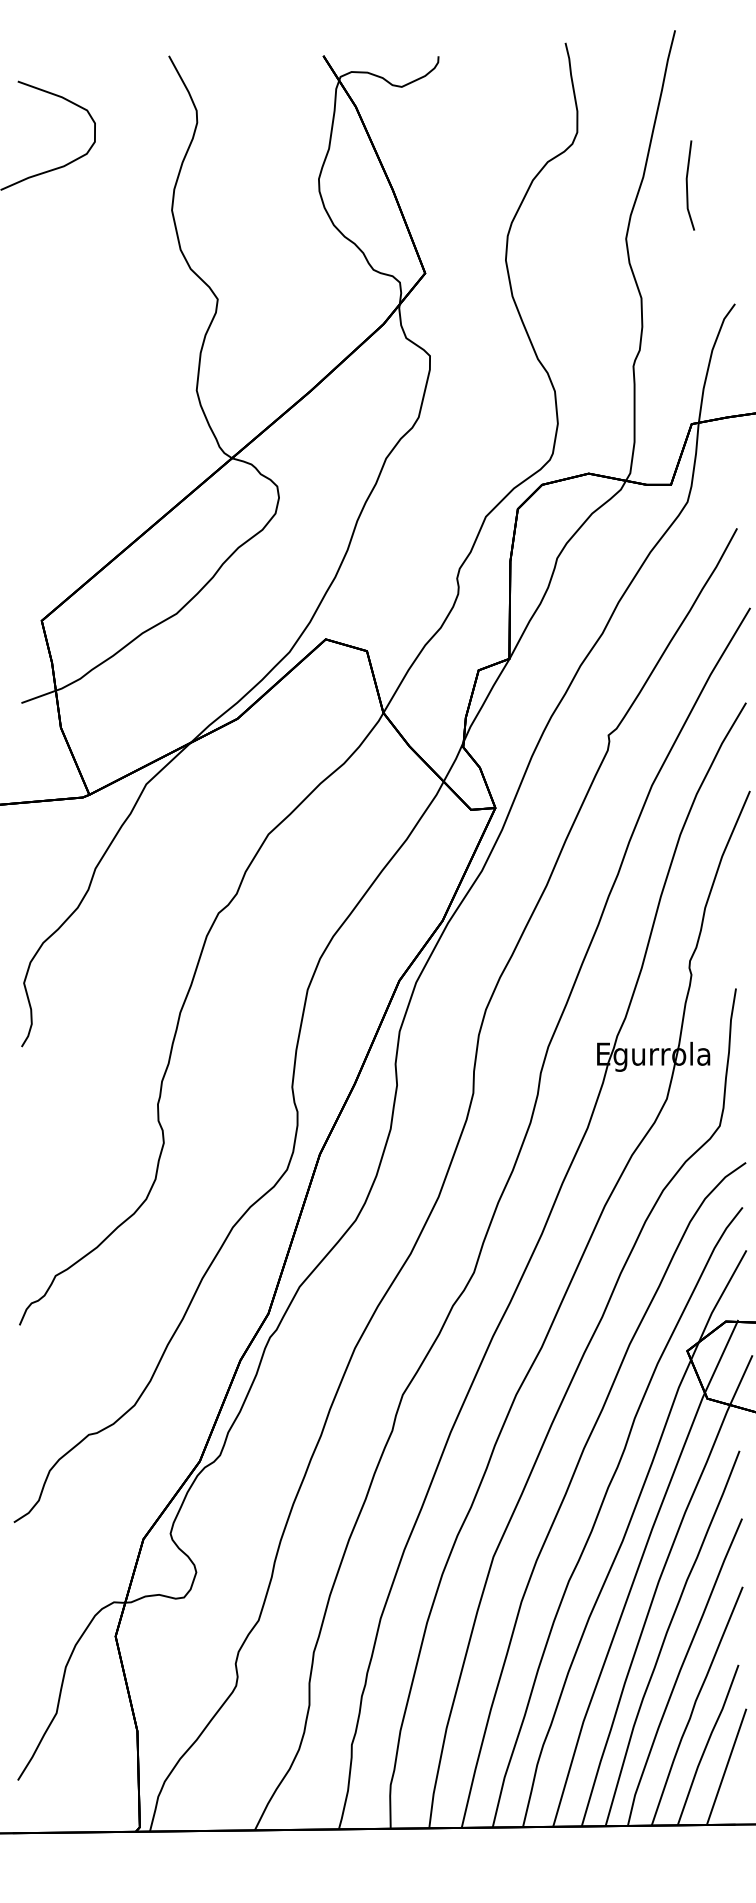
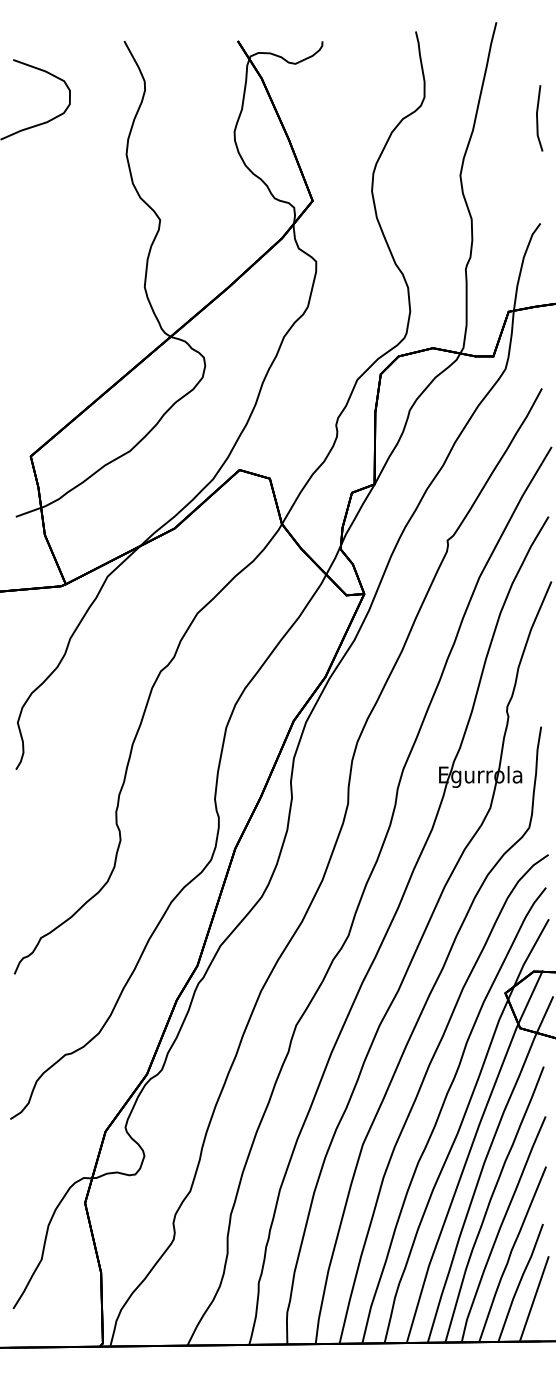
line: (688, 187) -> (538, 119), moved

